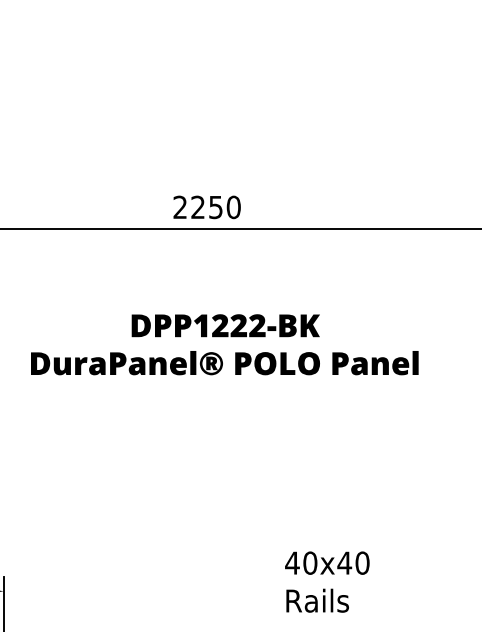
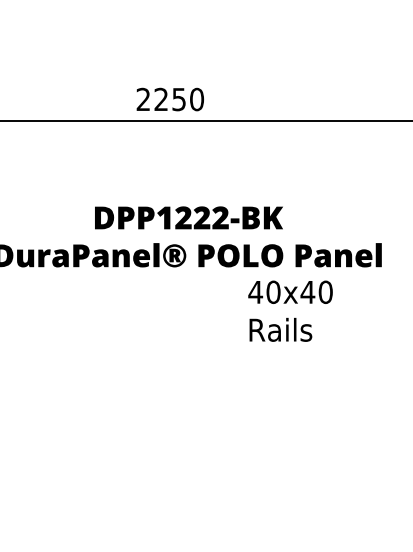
text: (327, 581) -> (290, 310), moved

